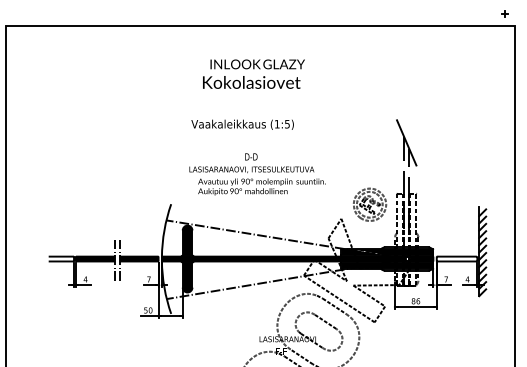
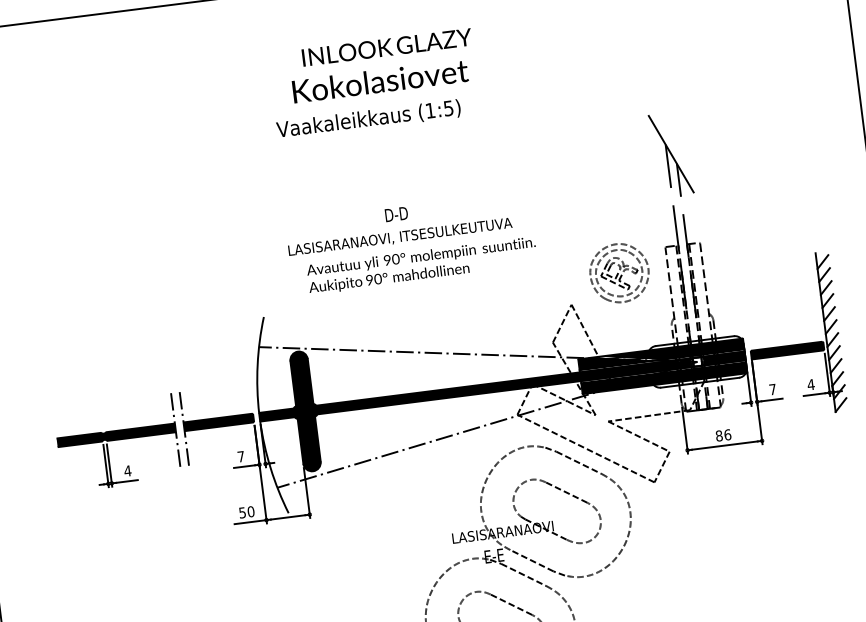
text: (242, 124) -> (368, 119), moved
fill: (61, 258) -> (79, 438), added
fill: (456, 258) -> (786, 349), added

